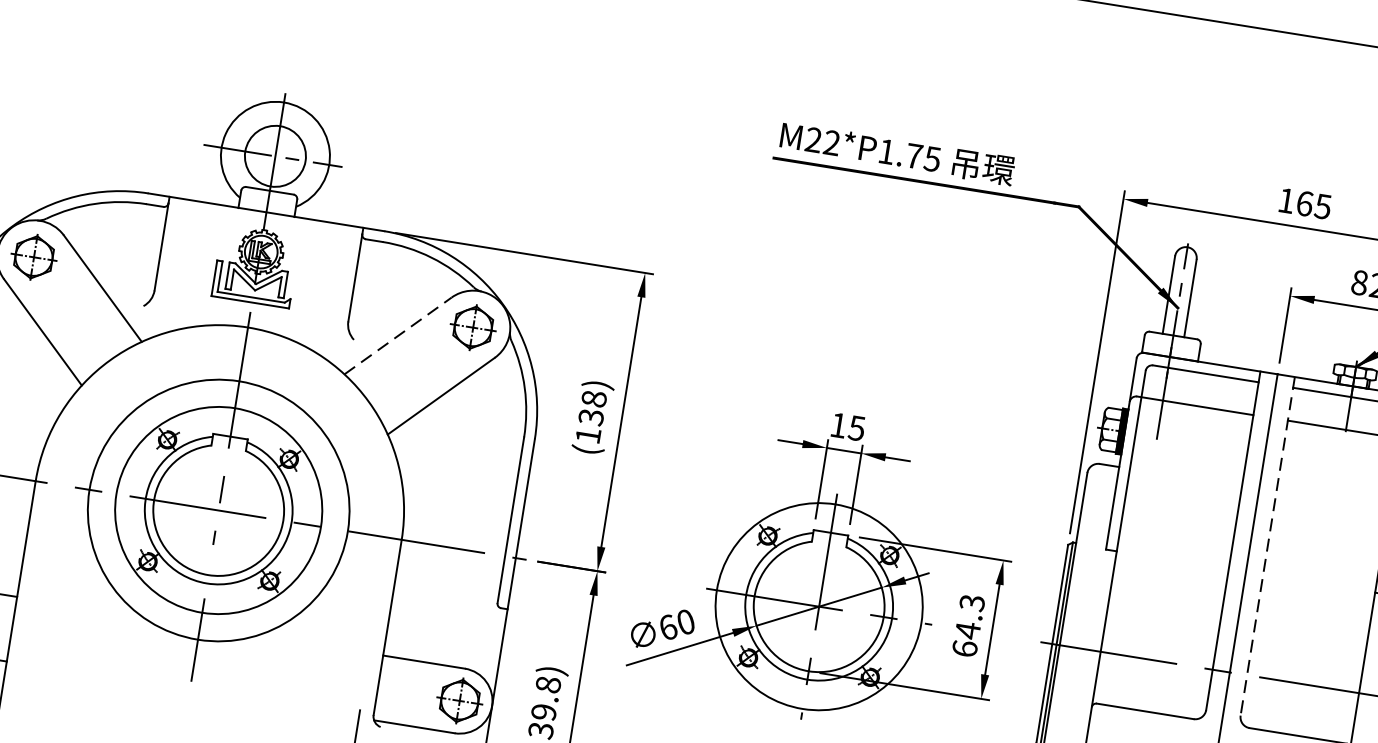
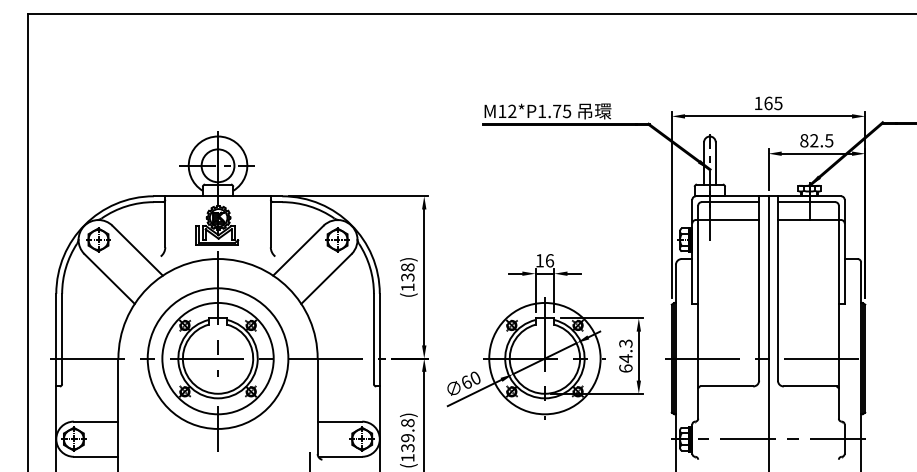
text: (814, 138) -> (502, 110), M22*P1.75 -> M12*P1.75
line: (398, 335) -> (298, 250), dashed -> solid
text: (856, 427) -> (549, 260), 15 -> 16
line: (1266, 546) -> (777, 288), dashed -> solid

